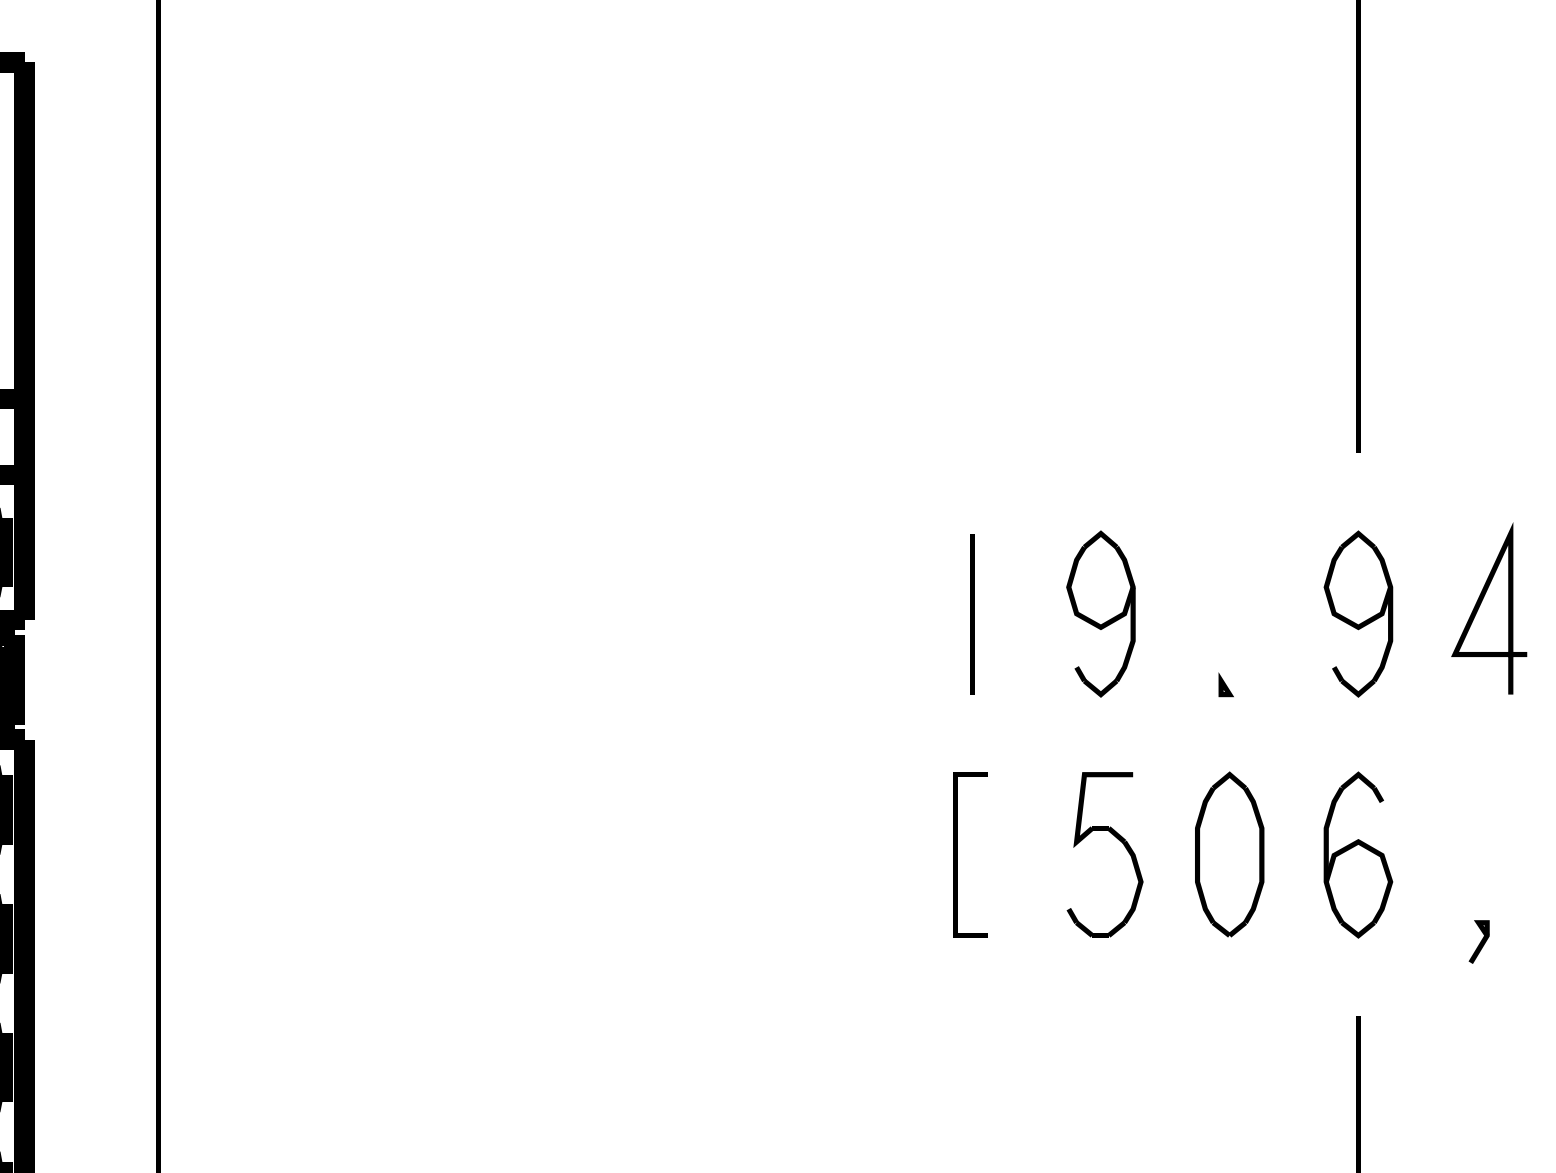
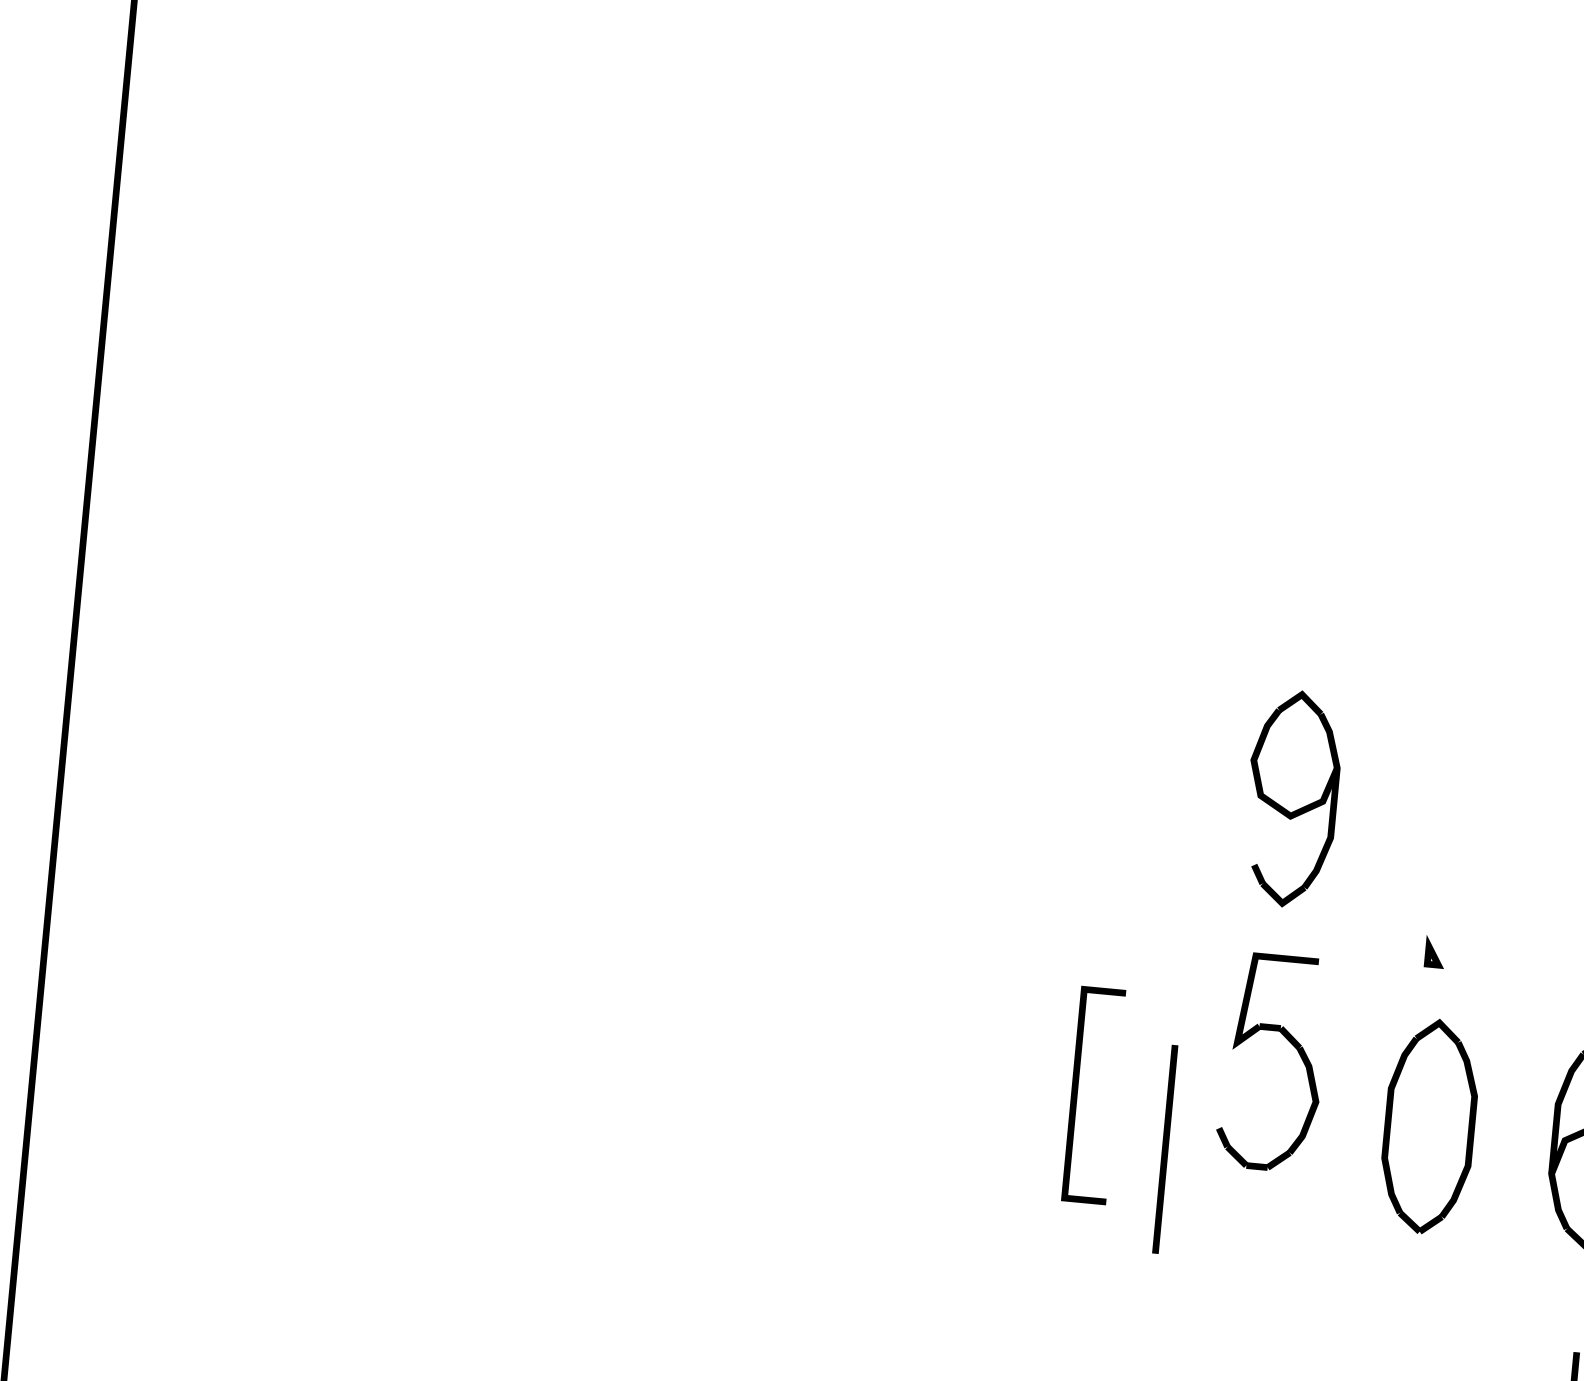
line: (972, 614) -> (1165, 1149), moved
part: (1225, 684) -> (1434, 951), moved
part: (1118, 840) -> (1291, 1045), moved

